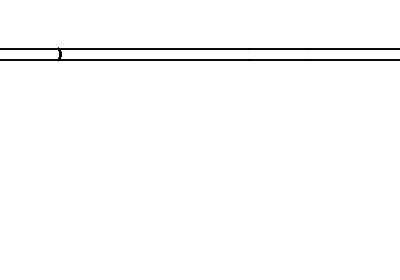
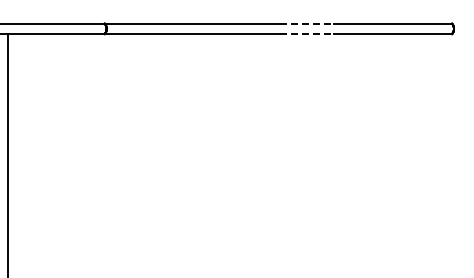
line: (277, 48) -> (306, 23), solid -> dashed
line: (277, 60) -> (306, 34), solid -> dashed

